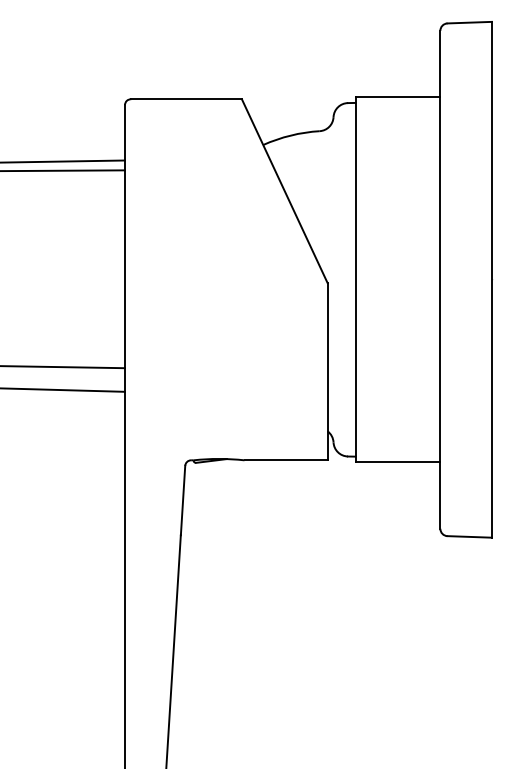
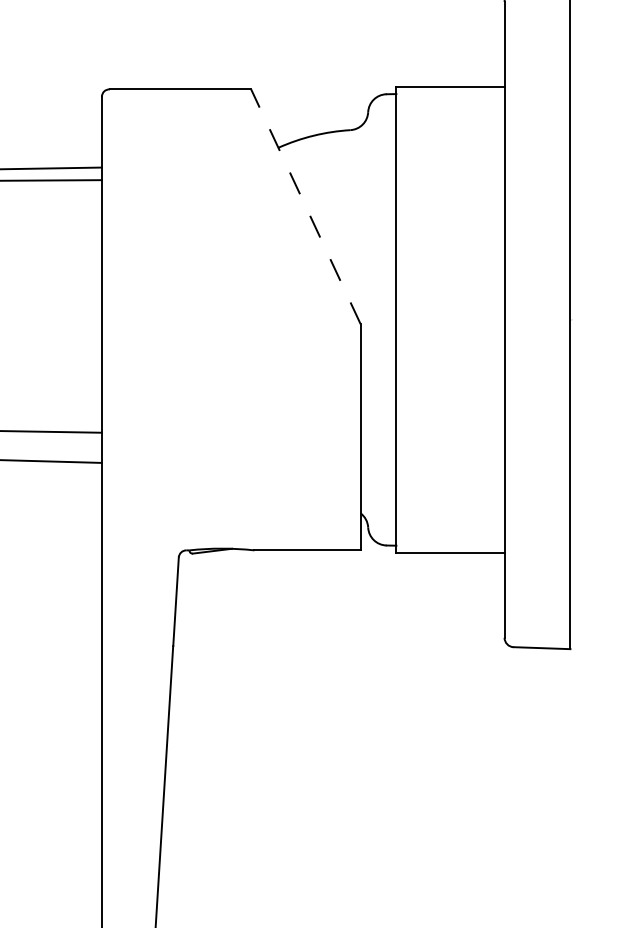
line: (284, 190) -> (305, 205), solid -> dashed

